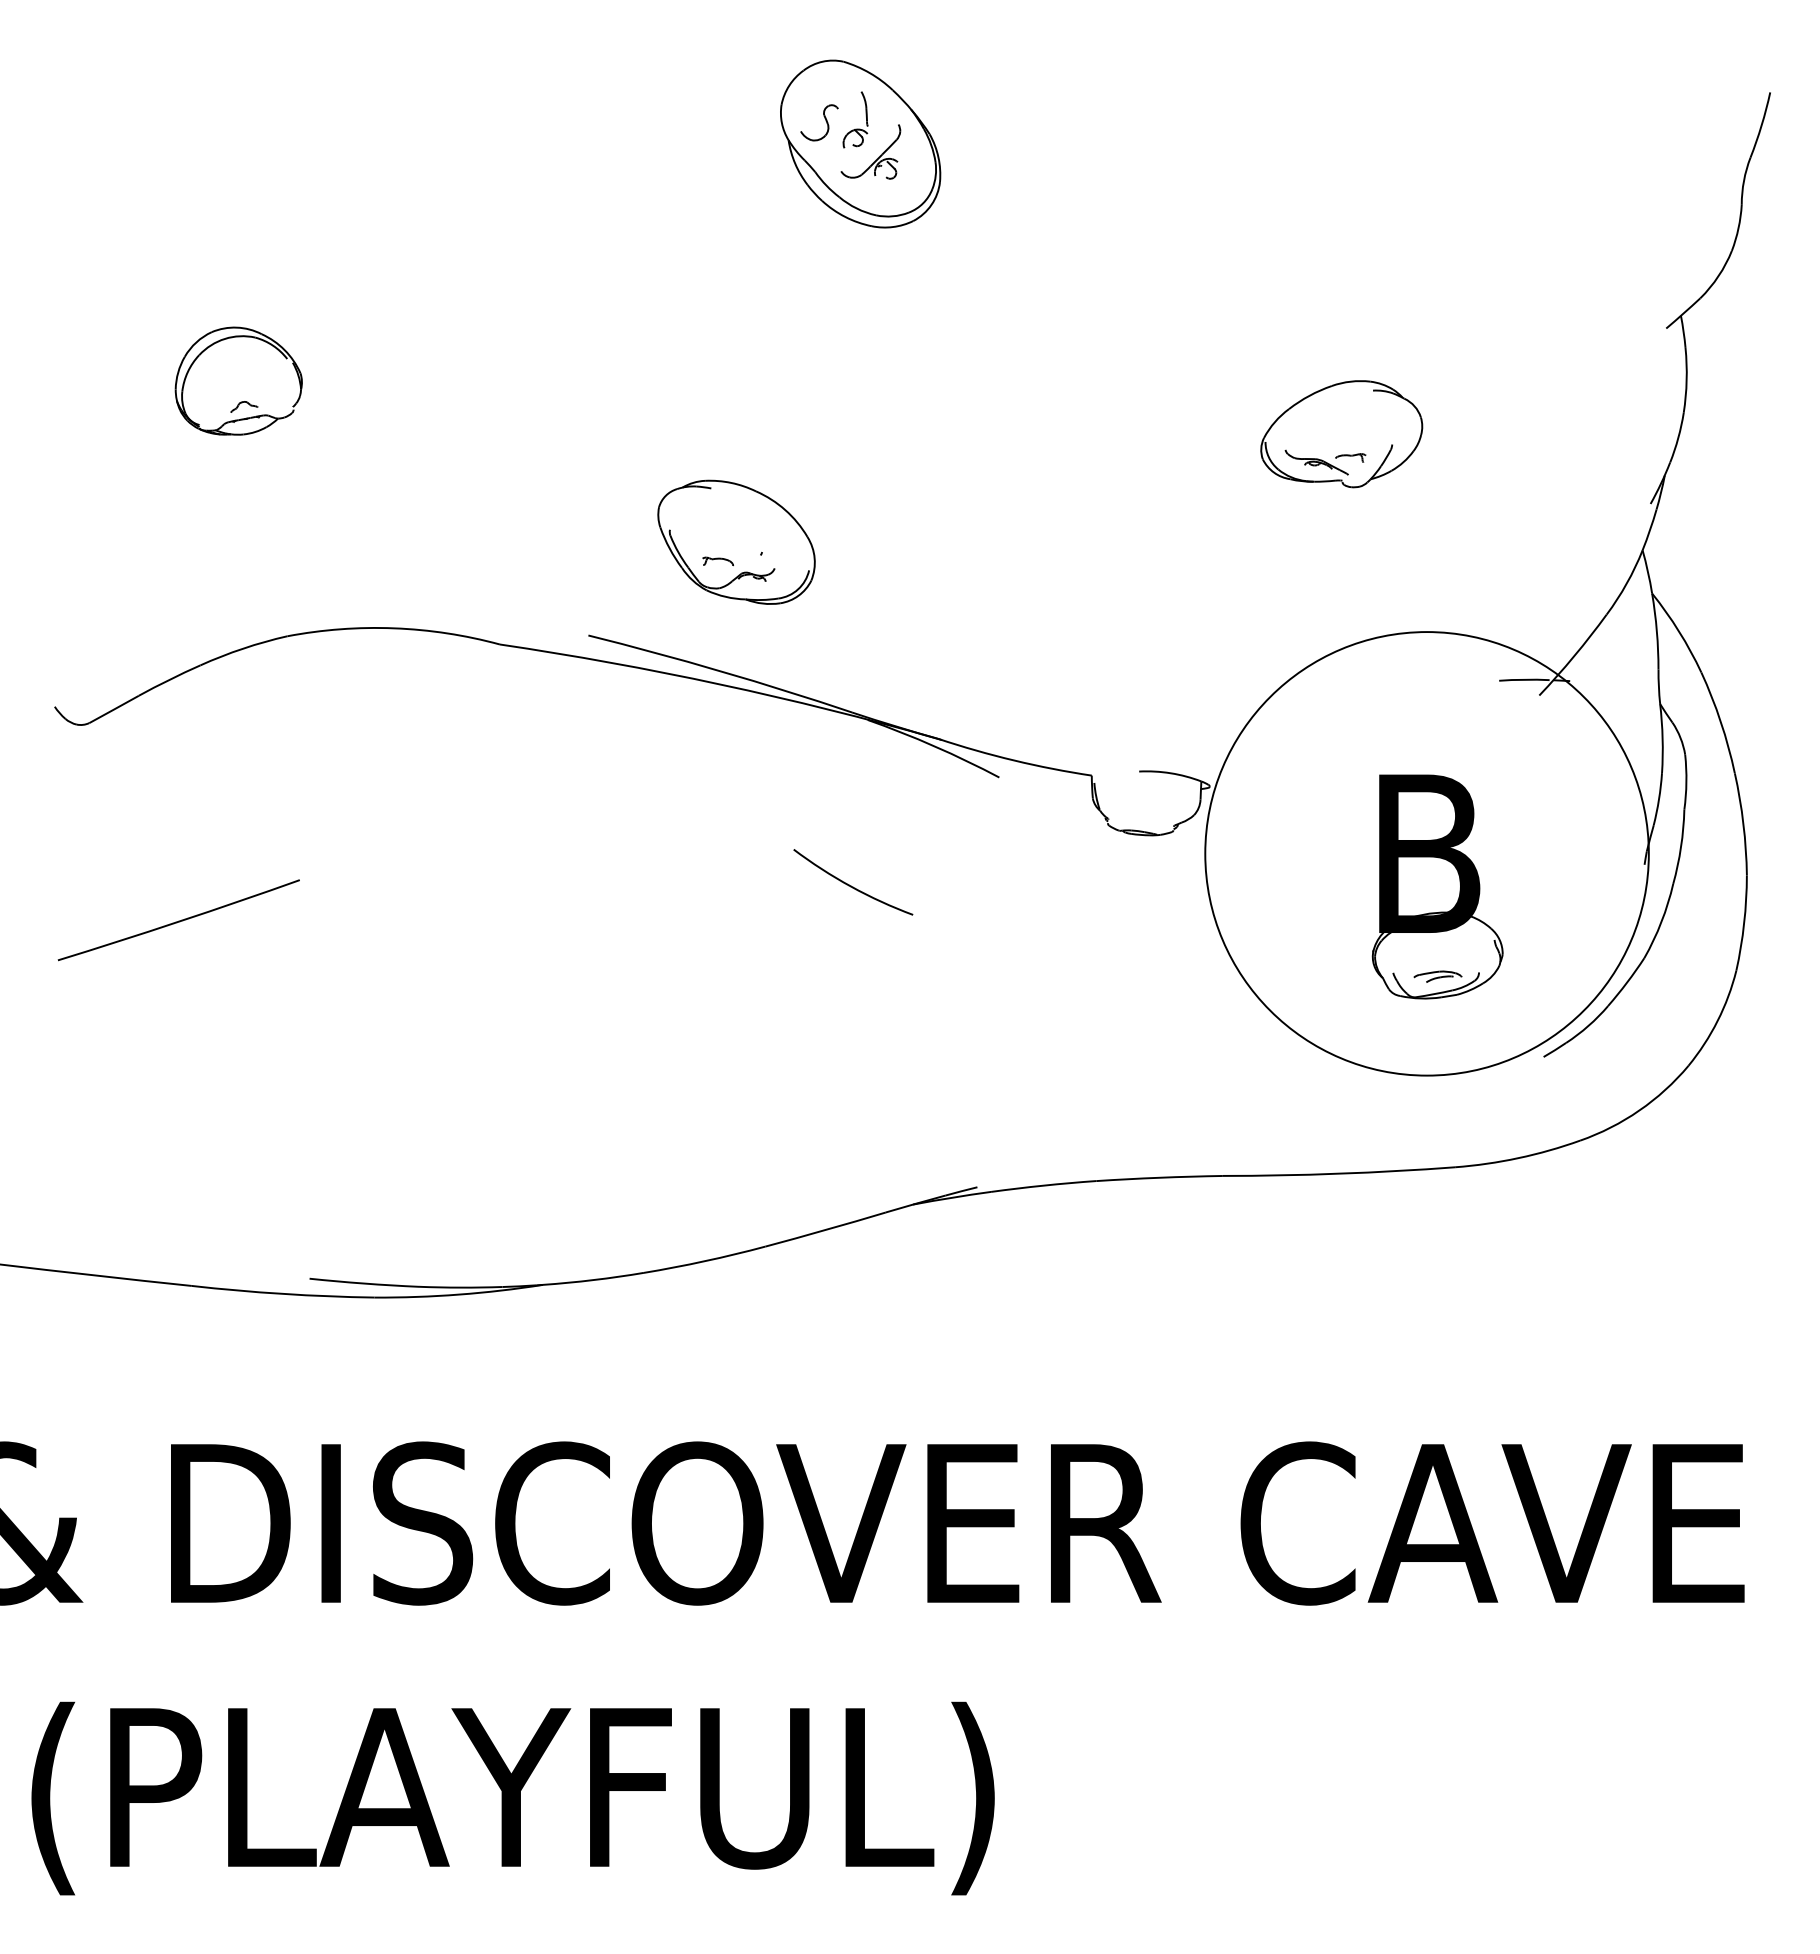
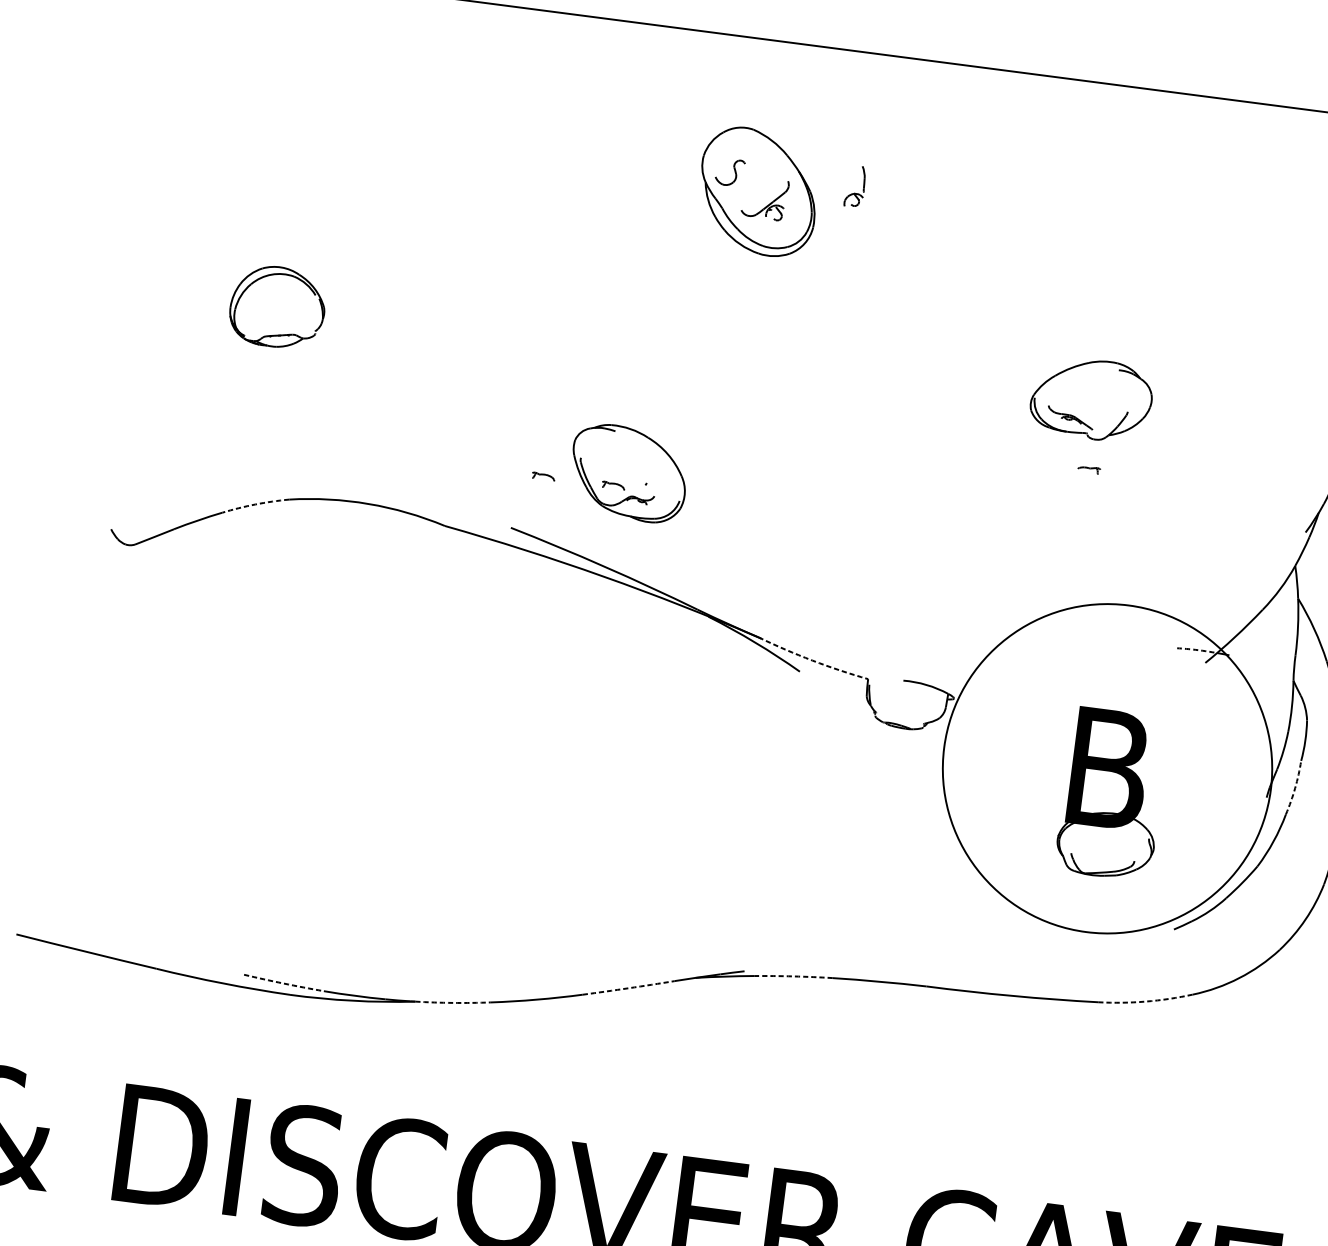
part: (855, 128) -> (854, 192), moved
part: (244, 406) -> (279, 326), removed
part: (1341, 434) -> (1091, 399), moved
part: (622, 561) -> (543, 476), added
arc: (243, 648) -> (255, 504), solid -> dashed
arc: (1524, 679) -> (1195, 649), solid -> dashed
arc: (1014, 760) -> (812, 660), solid -> dashed
arc: (1681, 847) -> (1295, 788), solid -> dashed
arc: (851, 885) -> (680, 737), removed
arc: (178, 920) -> (181, 698), removed
part: (1437, 976) -> (1103, 860), removed
arc: (1518, 1158) -> (1145, 1001), solid -> dashed
arc: (1043, 1185) -> (793, 976), solid -> dashed
arc: (825, 1229) -> (628, 987), solid -> dashed
arc: (593, 1280) -> (452, 1003), solid -> dashed
arc: (364, 1283) -> (284, 983), solid -> dashed

